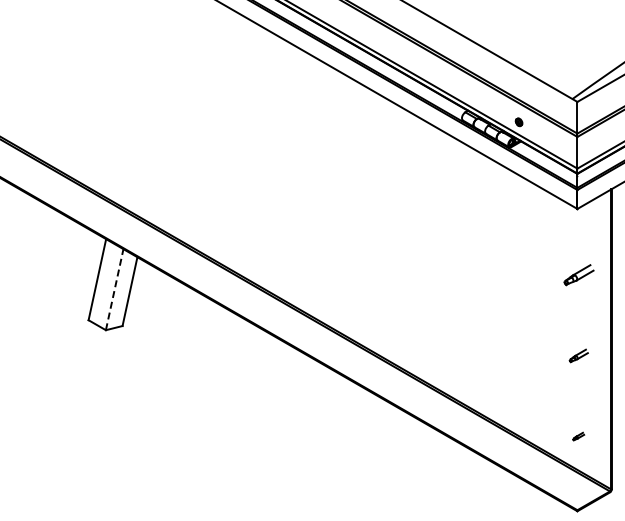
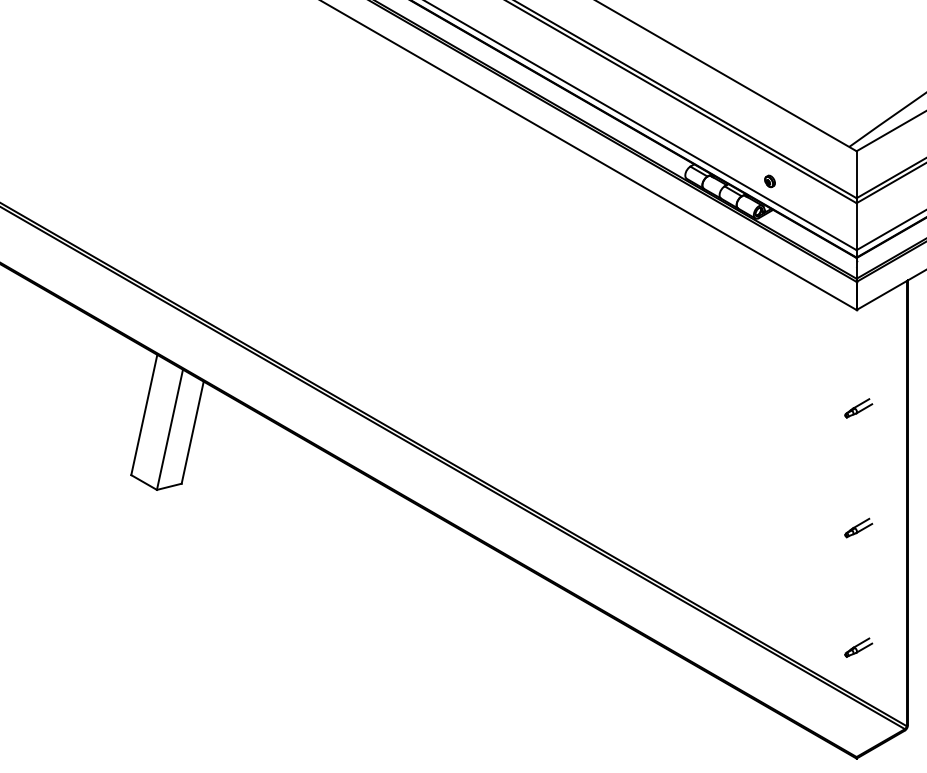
part: (578, 275) -> (858, 408), size x0.62
line: (114, 289) -> (169, 429), dashed -> solid
part: (578, 436) -> (858, 647), size x1.67

